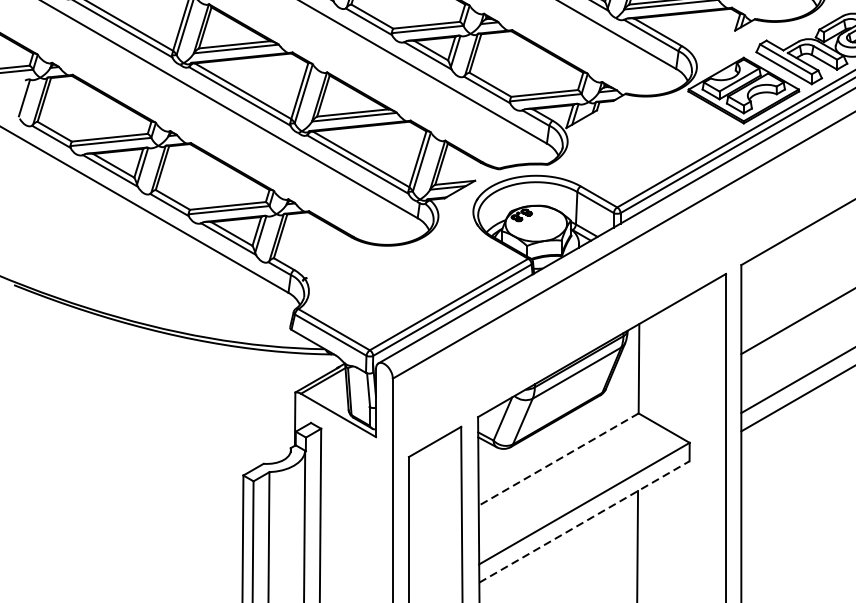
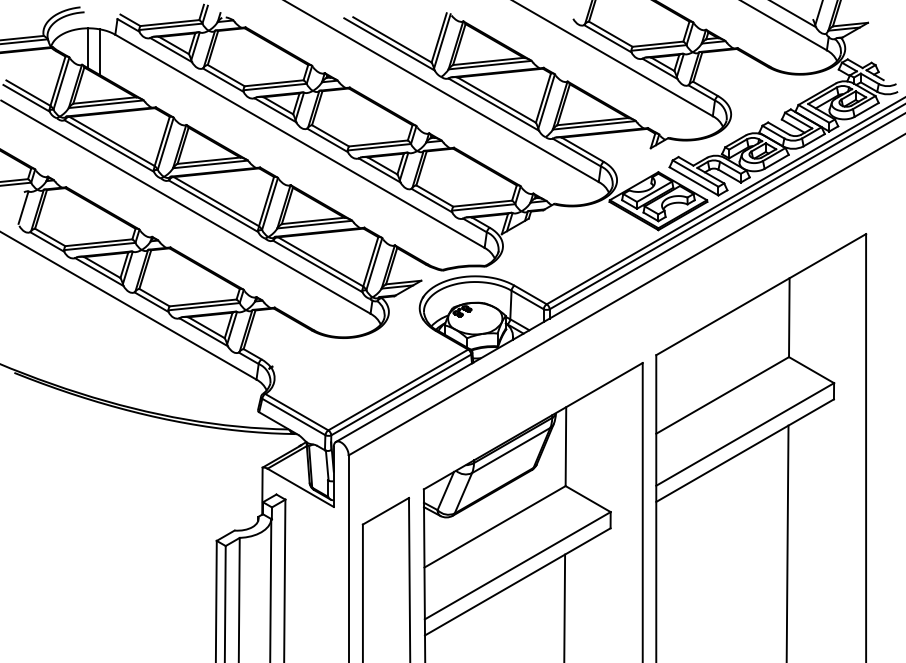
line: (558, 460) -> (494, 527), dashed -> solid
line: (585, 521) -> (518, 581), dashed -> solid

